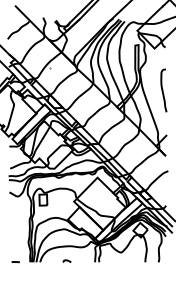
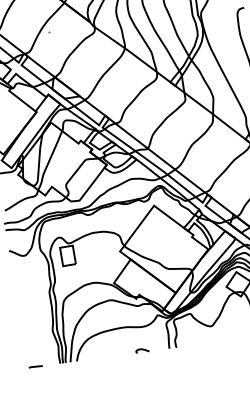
curve: (66, 260) -> (141, 349), moved

